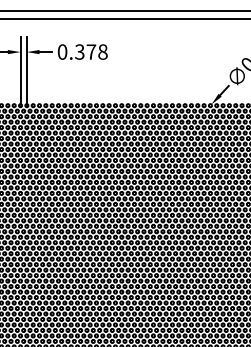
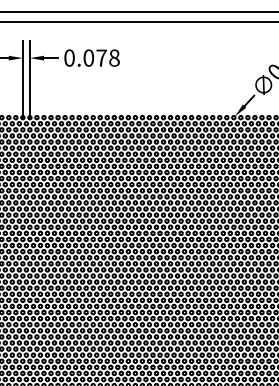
text: (79, 51) -> (88, 57), 0.378 -> 0.078

